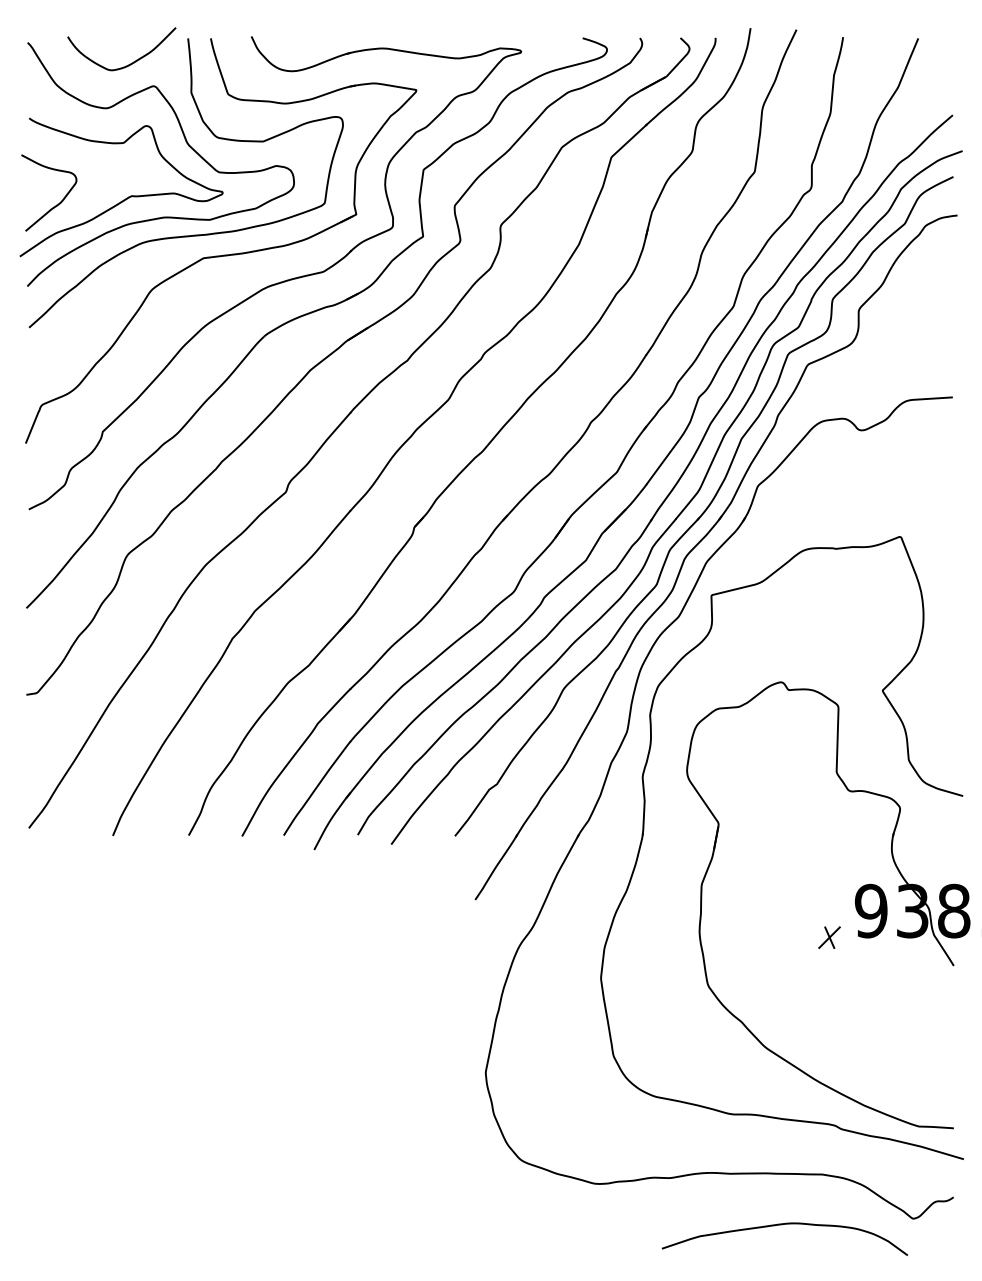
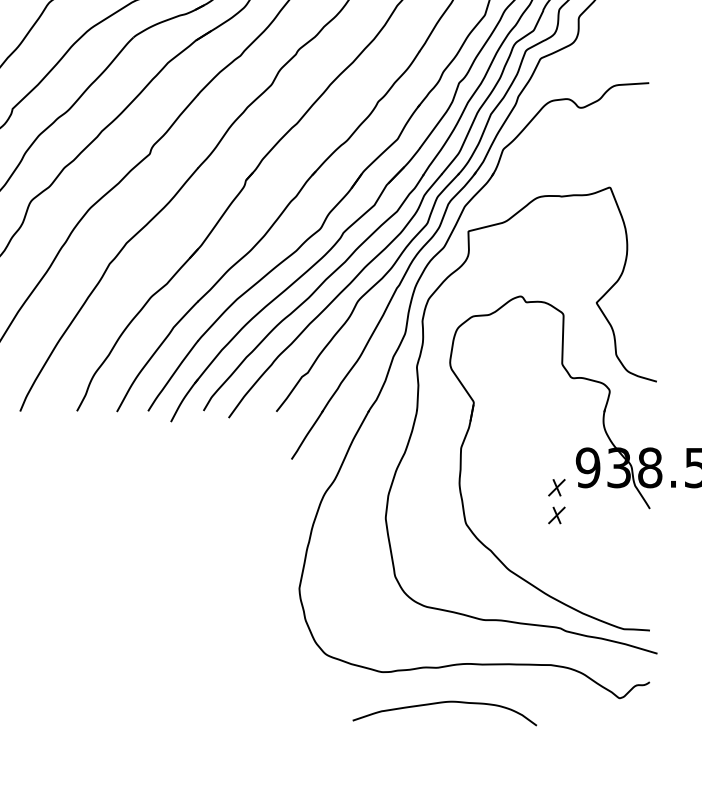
part: (829, 974) -> (556, 515), added
curve: (782, 1225) -> (443, 703), moved

